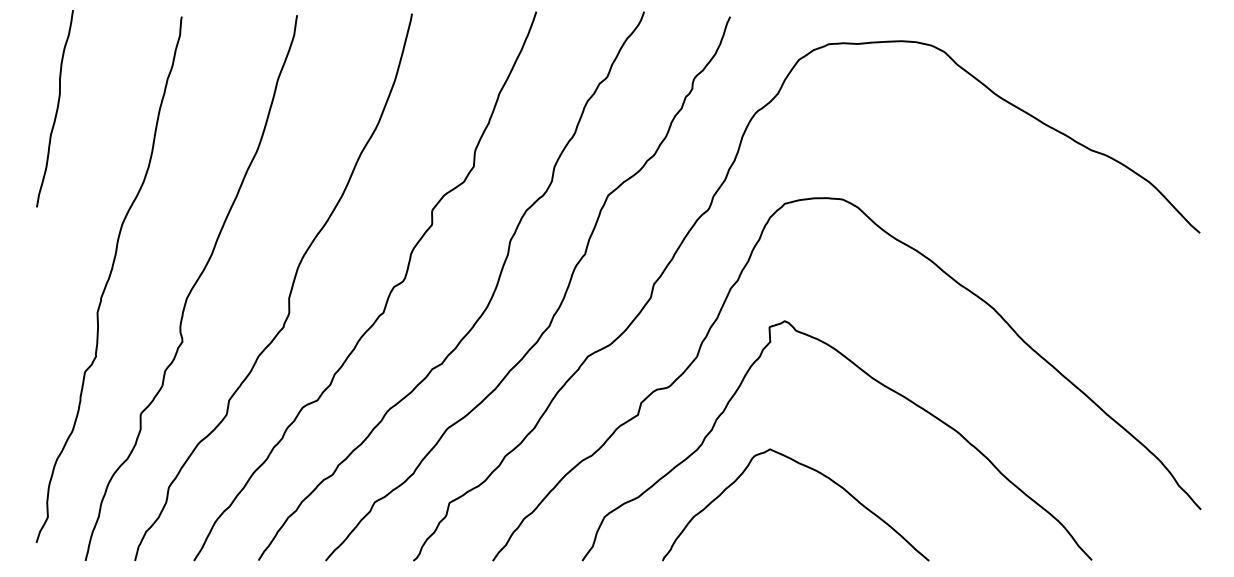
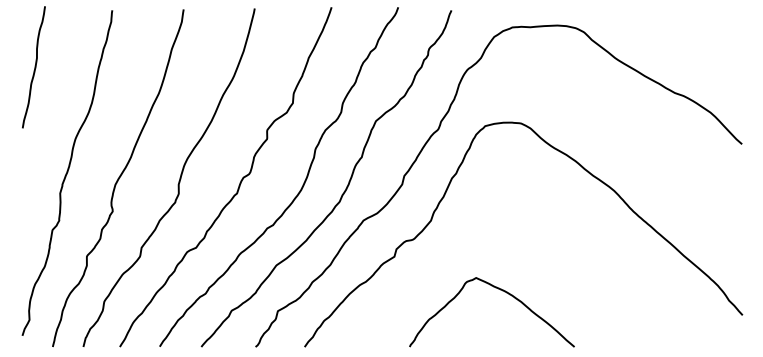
curve: (875, 382) -> (541, 236), removed

